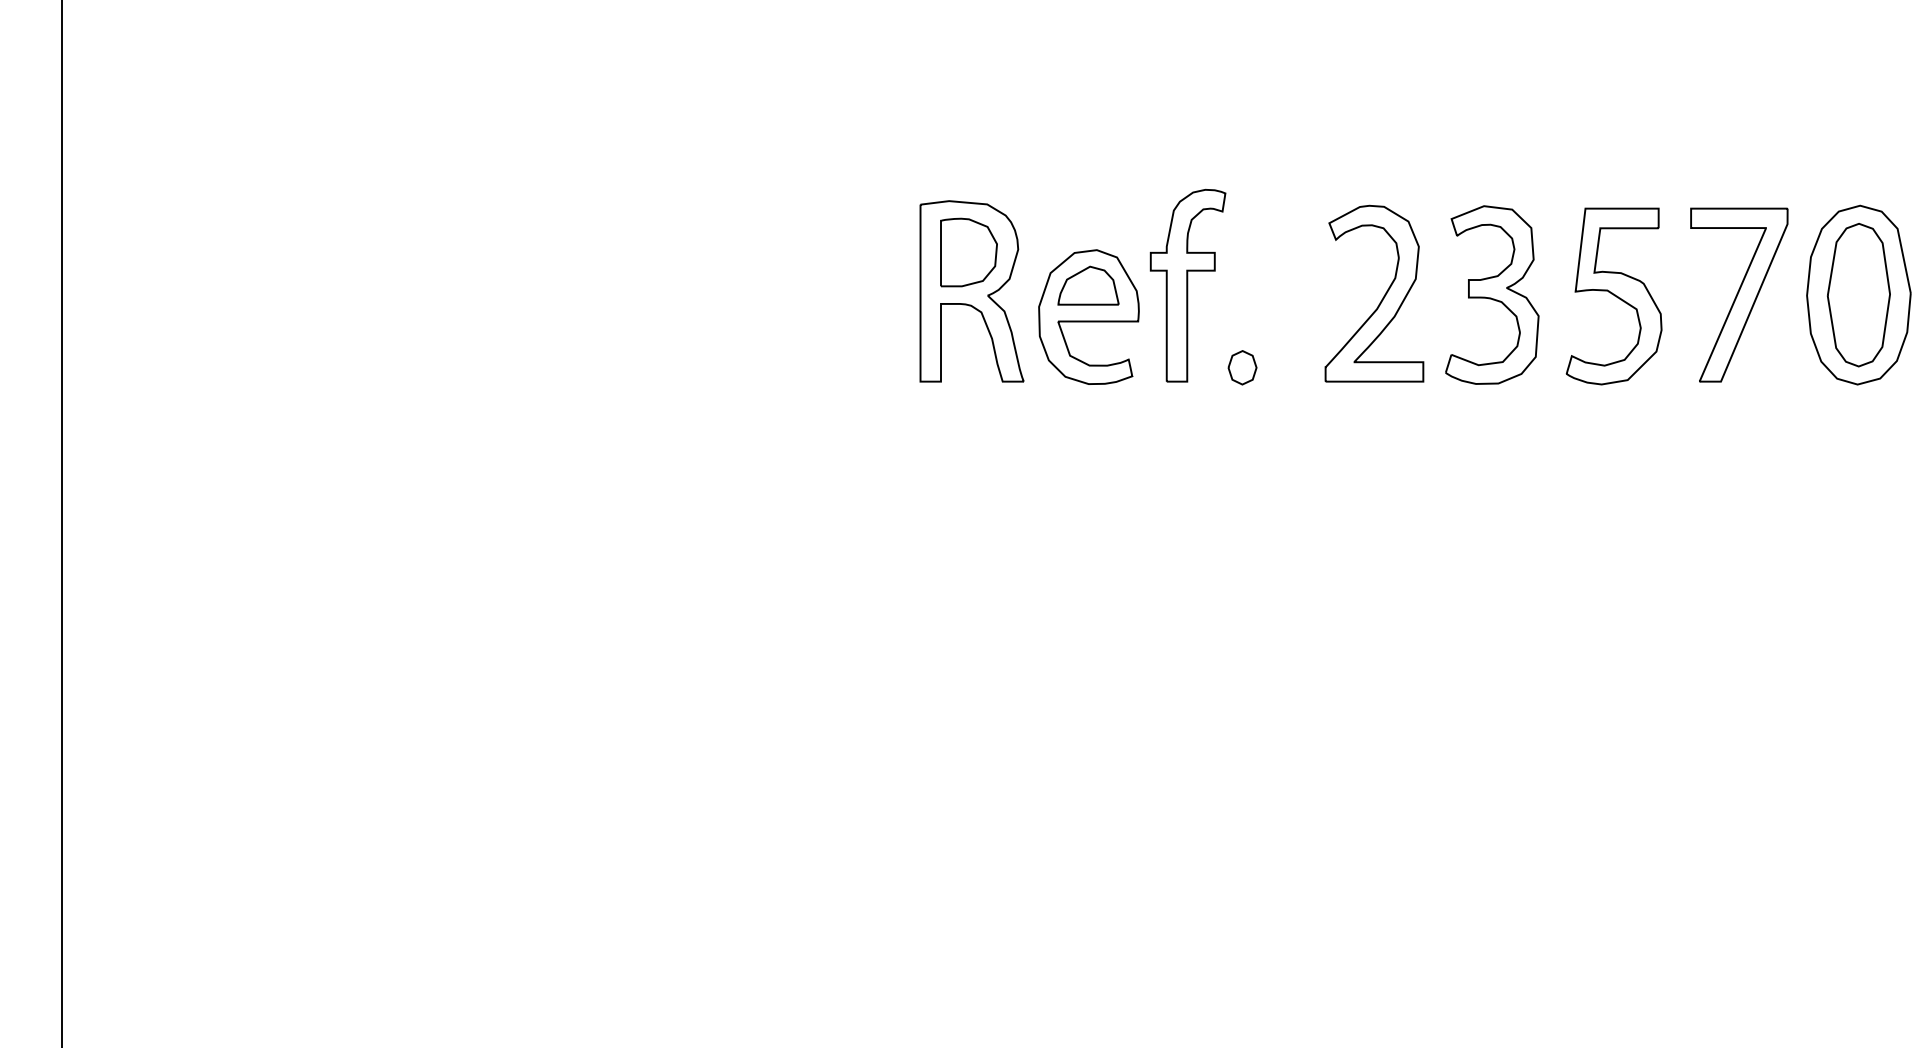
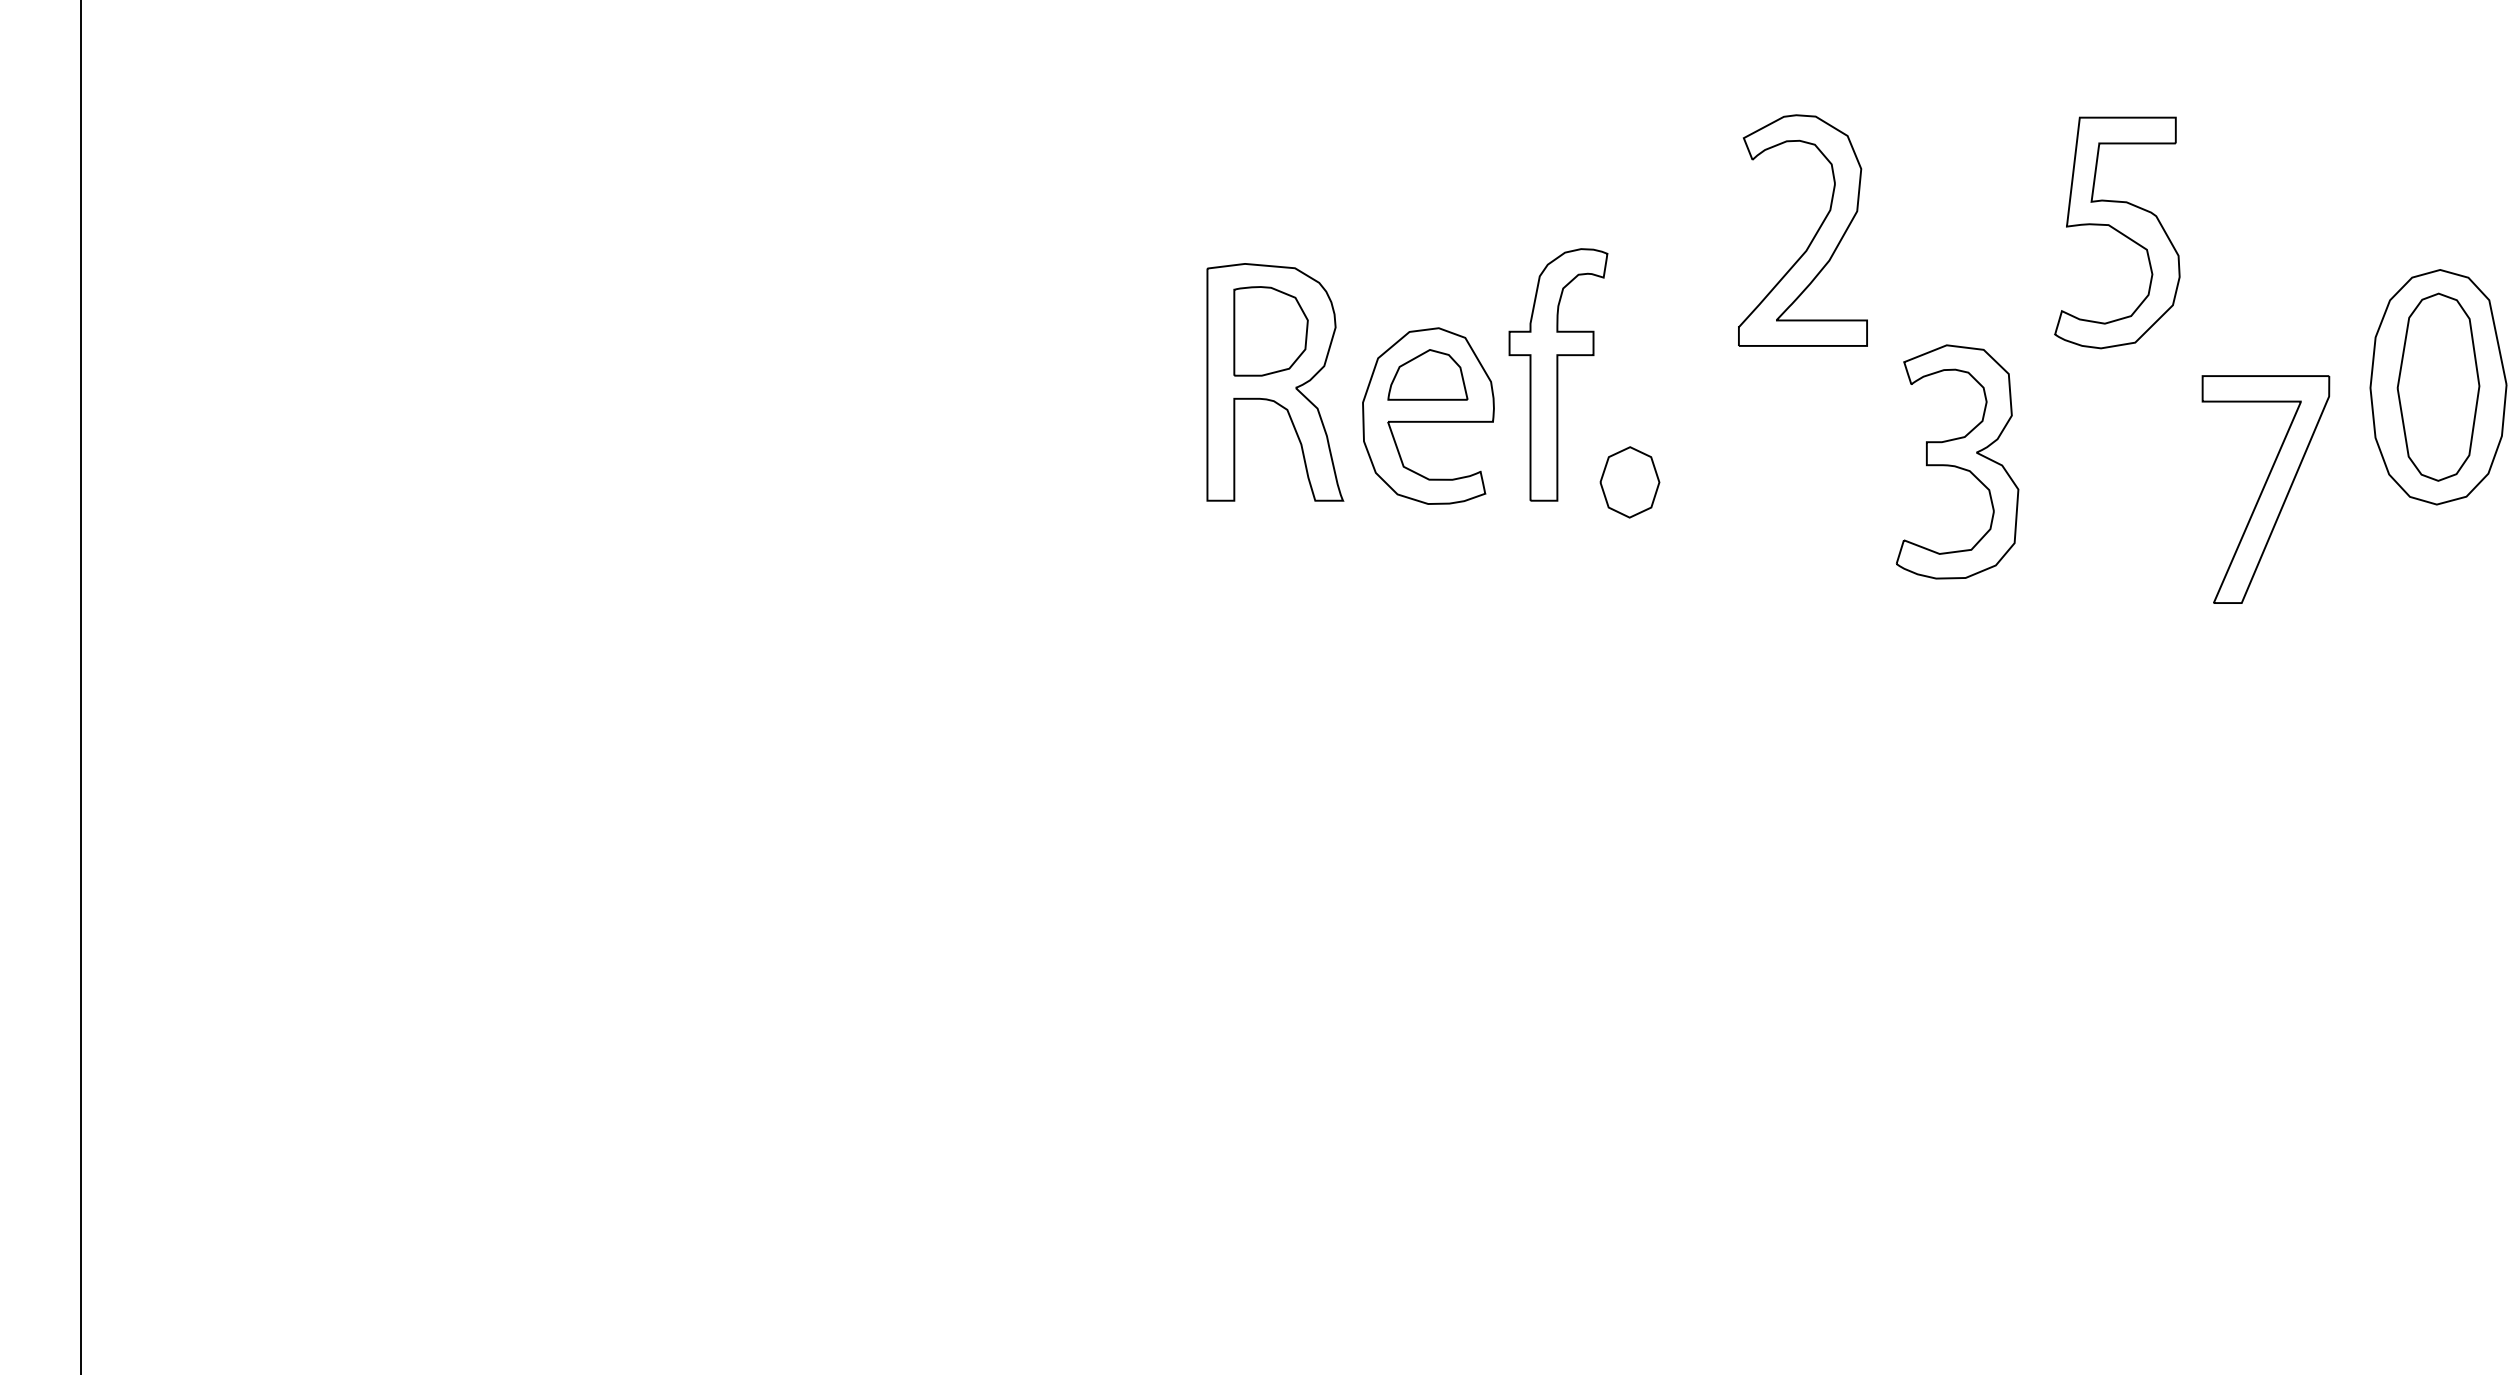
part: (1492, 294) -> (1957, 461), moved
part: (1739, 294) -> (2266, 488), moved
part: (1613, 296) -> (2116, 232), moved
part: (1382, 297) -> (1813, 235), moved
part: (1242, 367) -> (1629, 482), size x1.6

